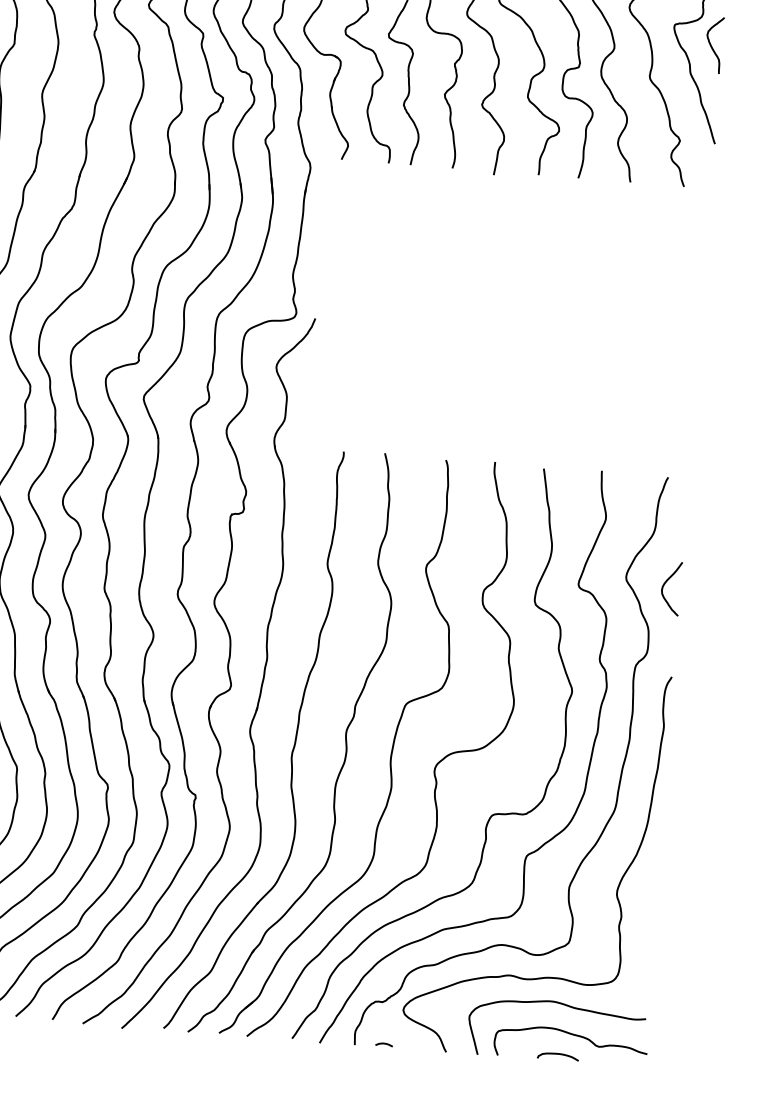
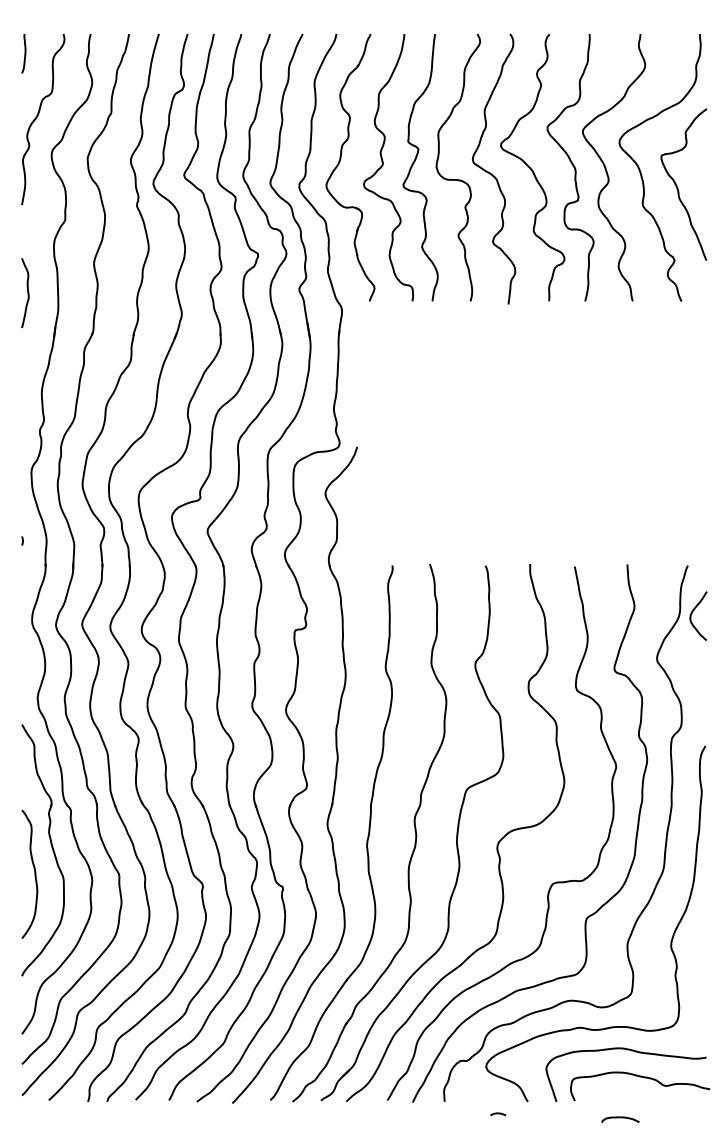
curve: (711, 44) -> (696, 170), removed
curve: (664, 585) -> (692, 613), moved
curve: (384, 1044) -> (498, 1114), moved
curve: (558, 1055) -> (620, 1118), moved

